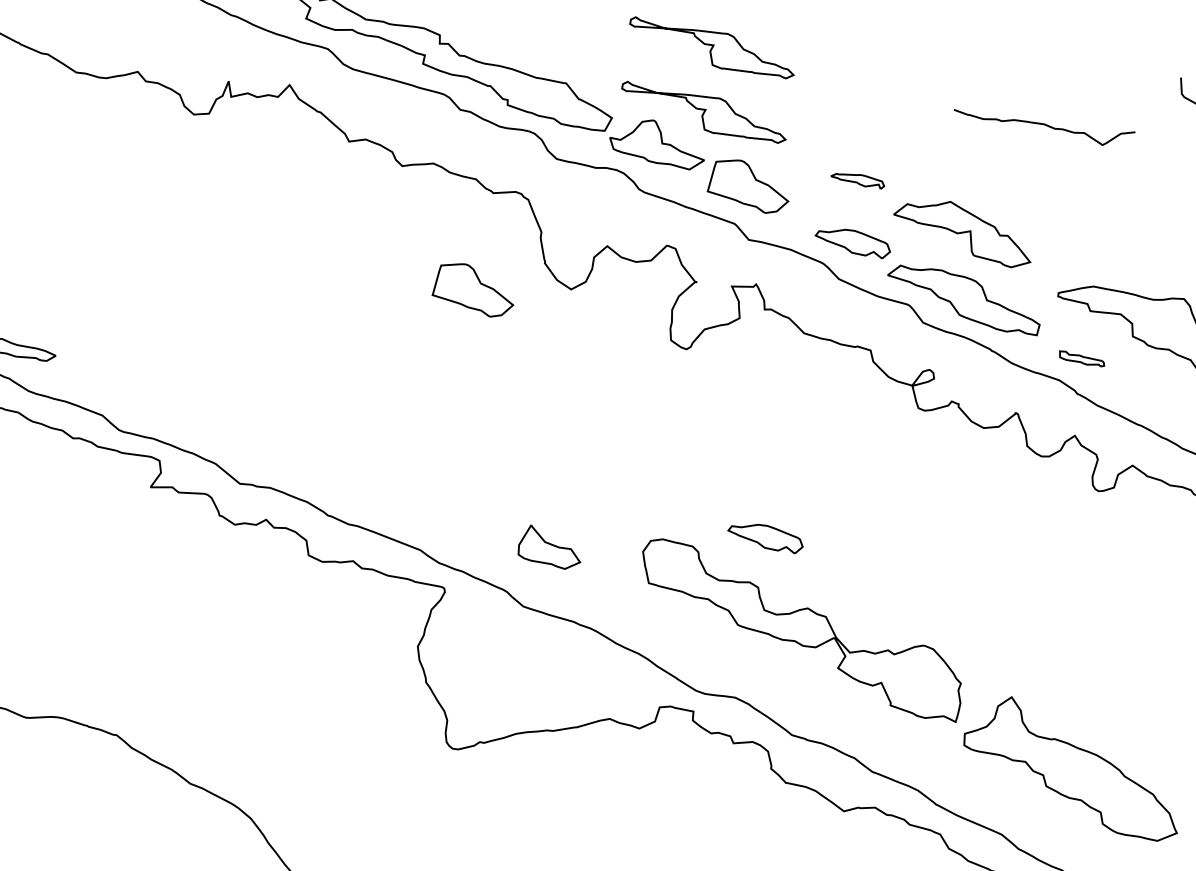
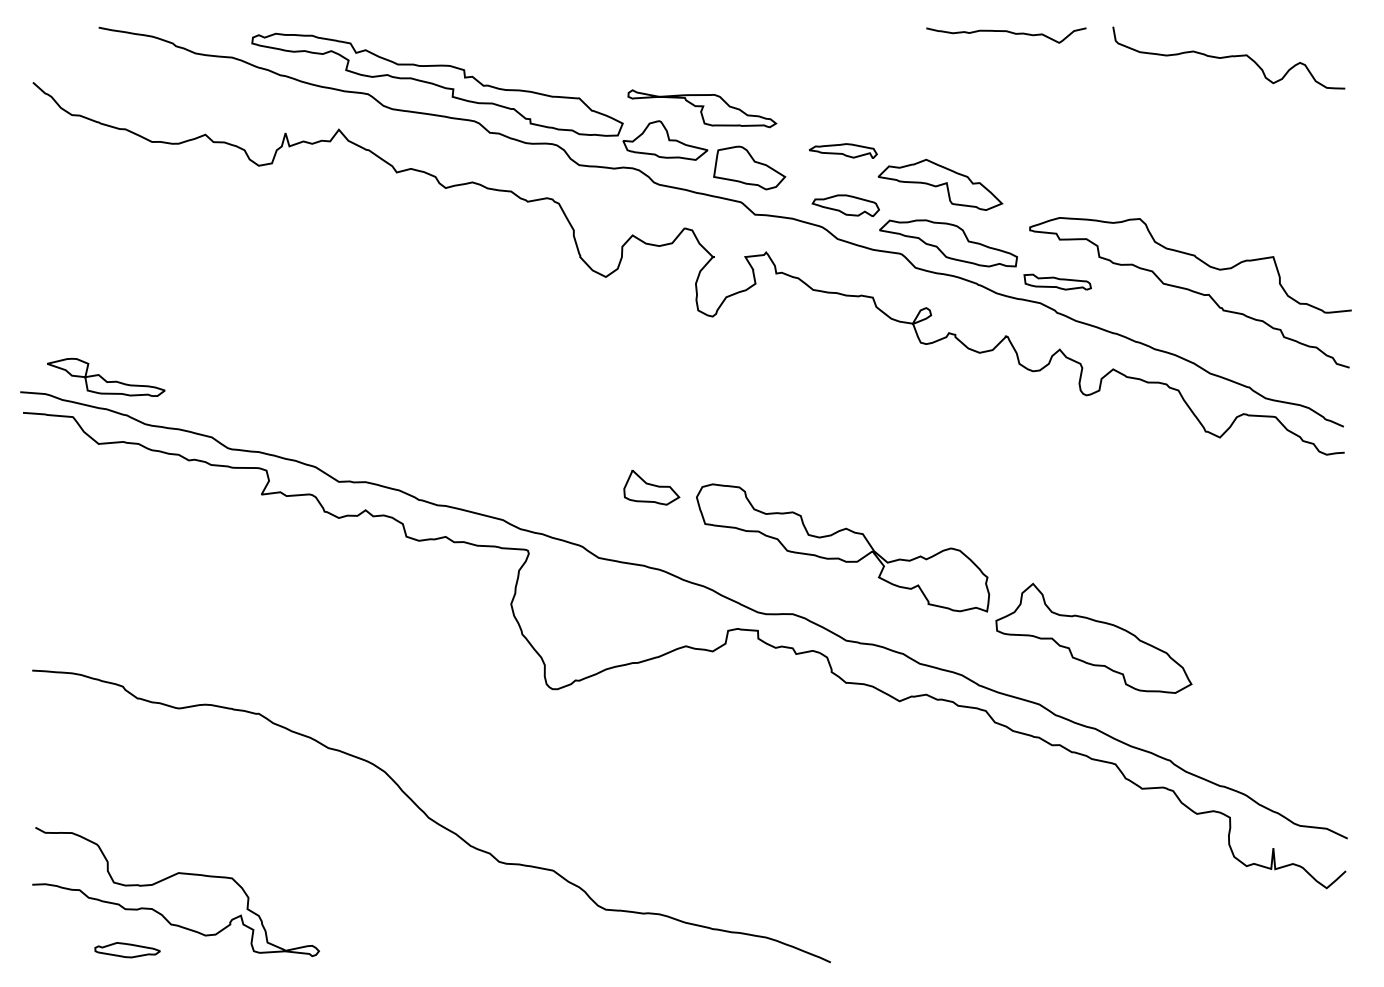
part: (712, 47) -> (702, 51), removed
curve: (1044, 125) -> (1006, 32), moved
part: (858, 179) -> (843, 150), size x1.43
part: (474, 289) -> (521, 287), removed
part: (1081, 358) -> (1057, 281), size x1.67
part: (765, 537) -> (801, 471), removed
part: (550, 547) -> (651, 487), moved

